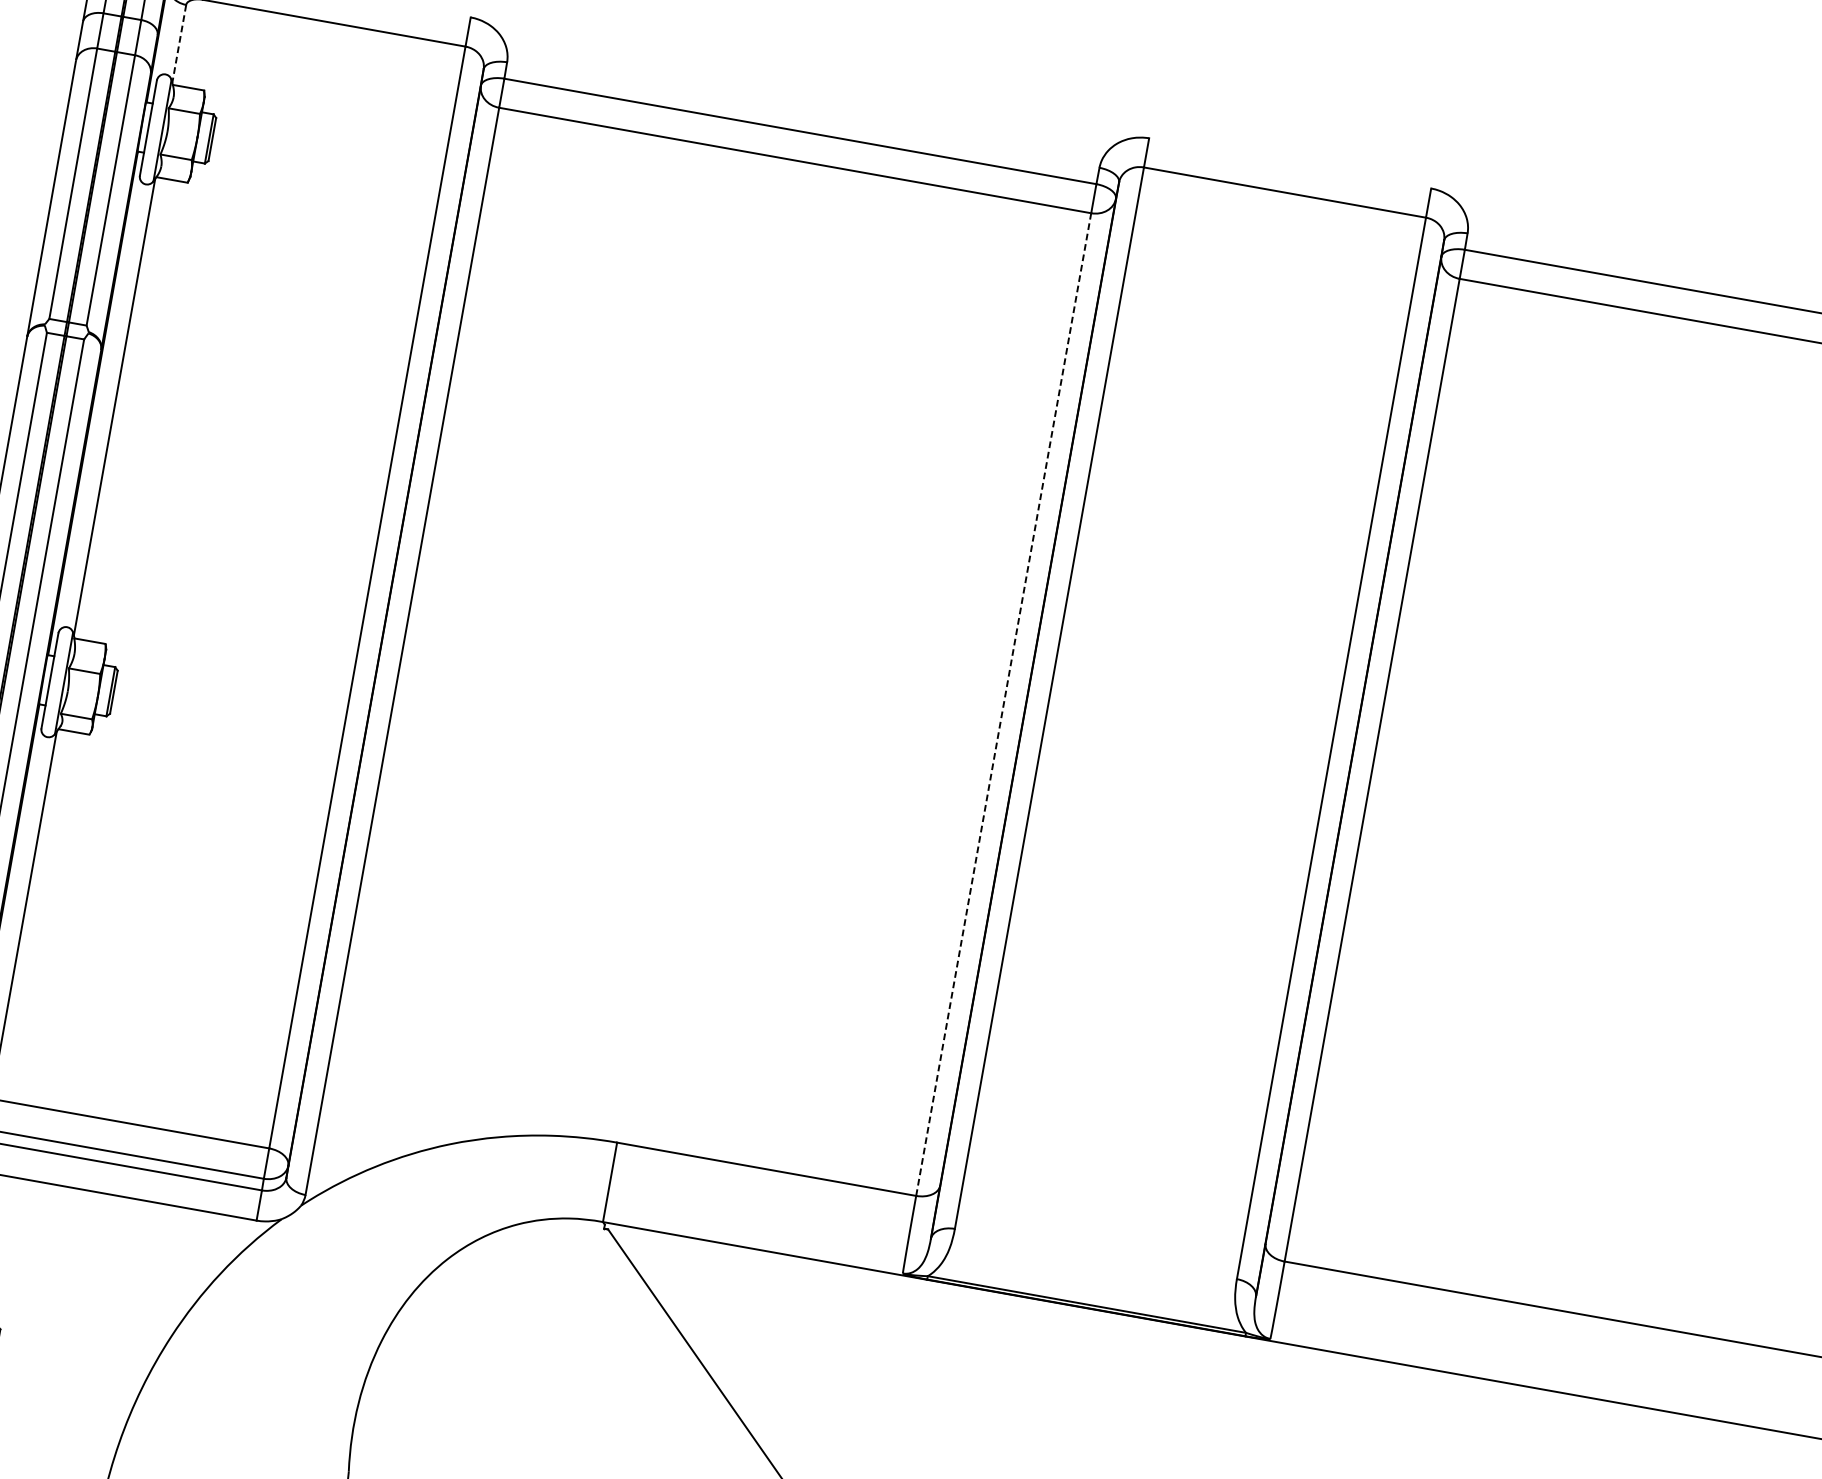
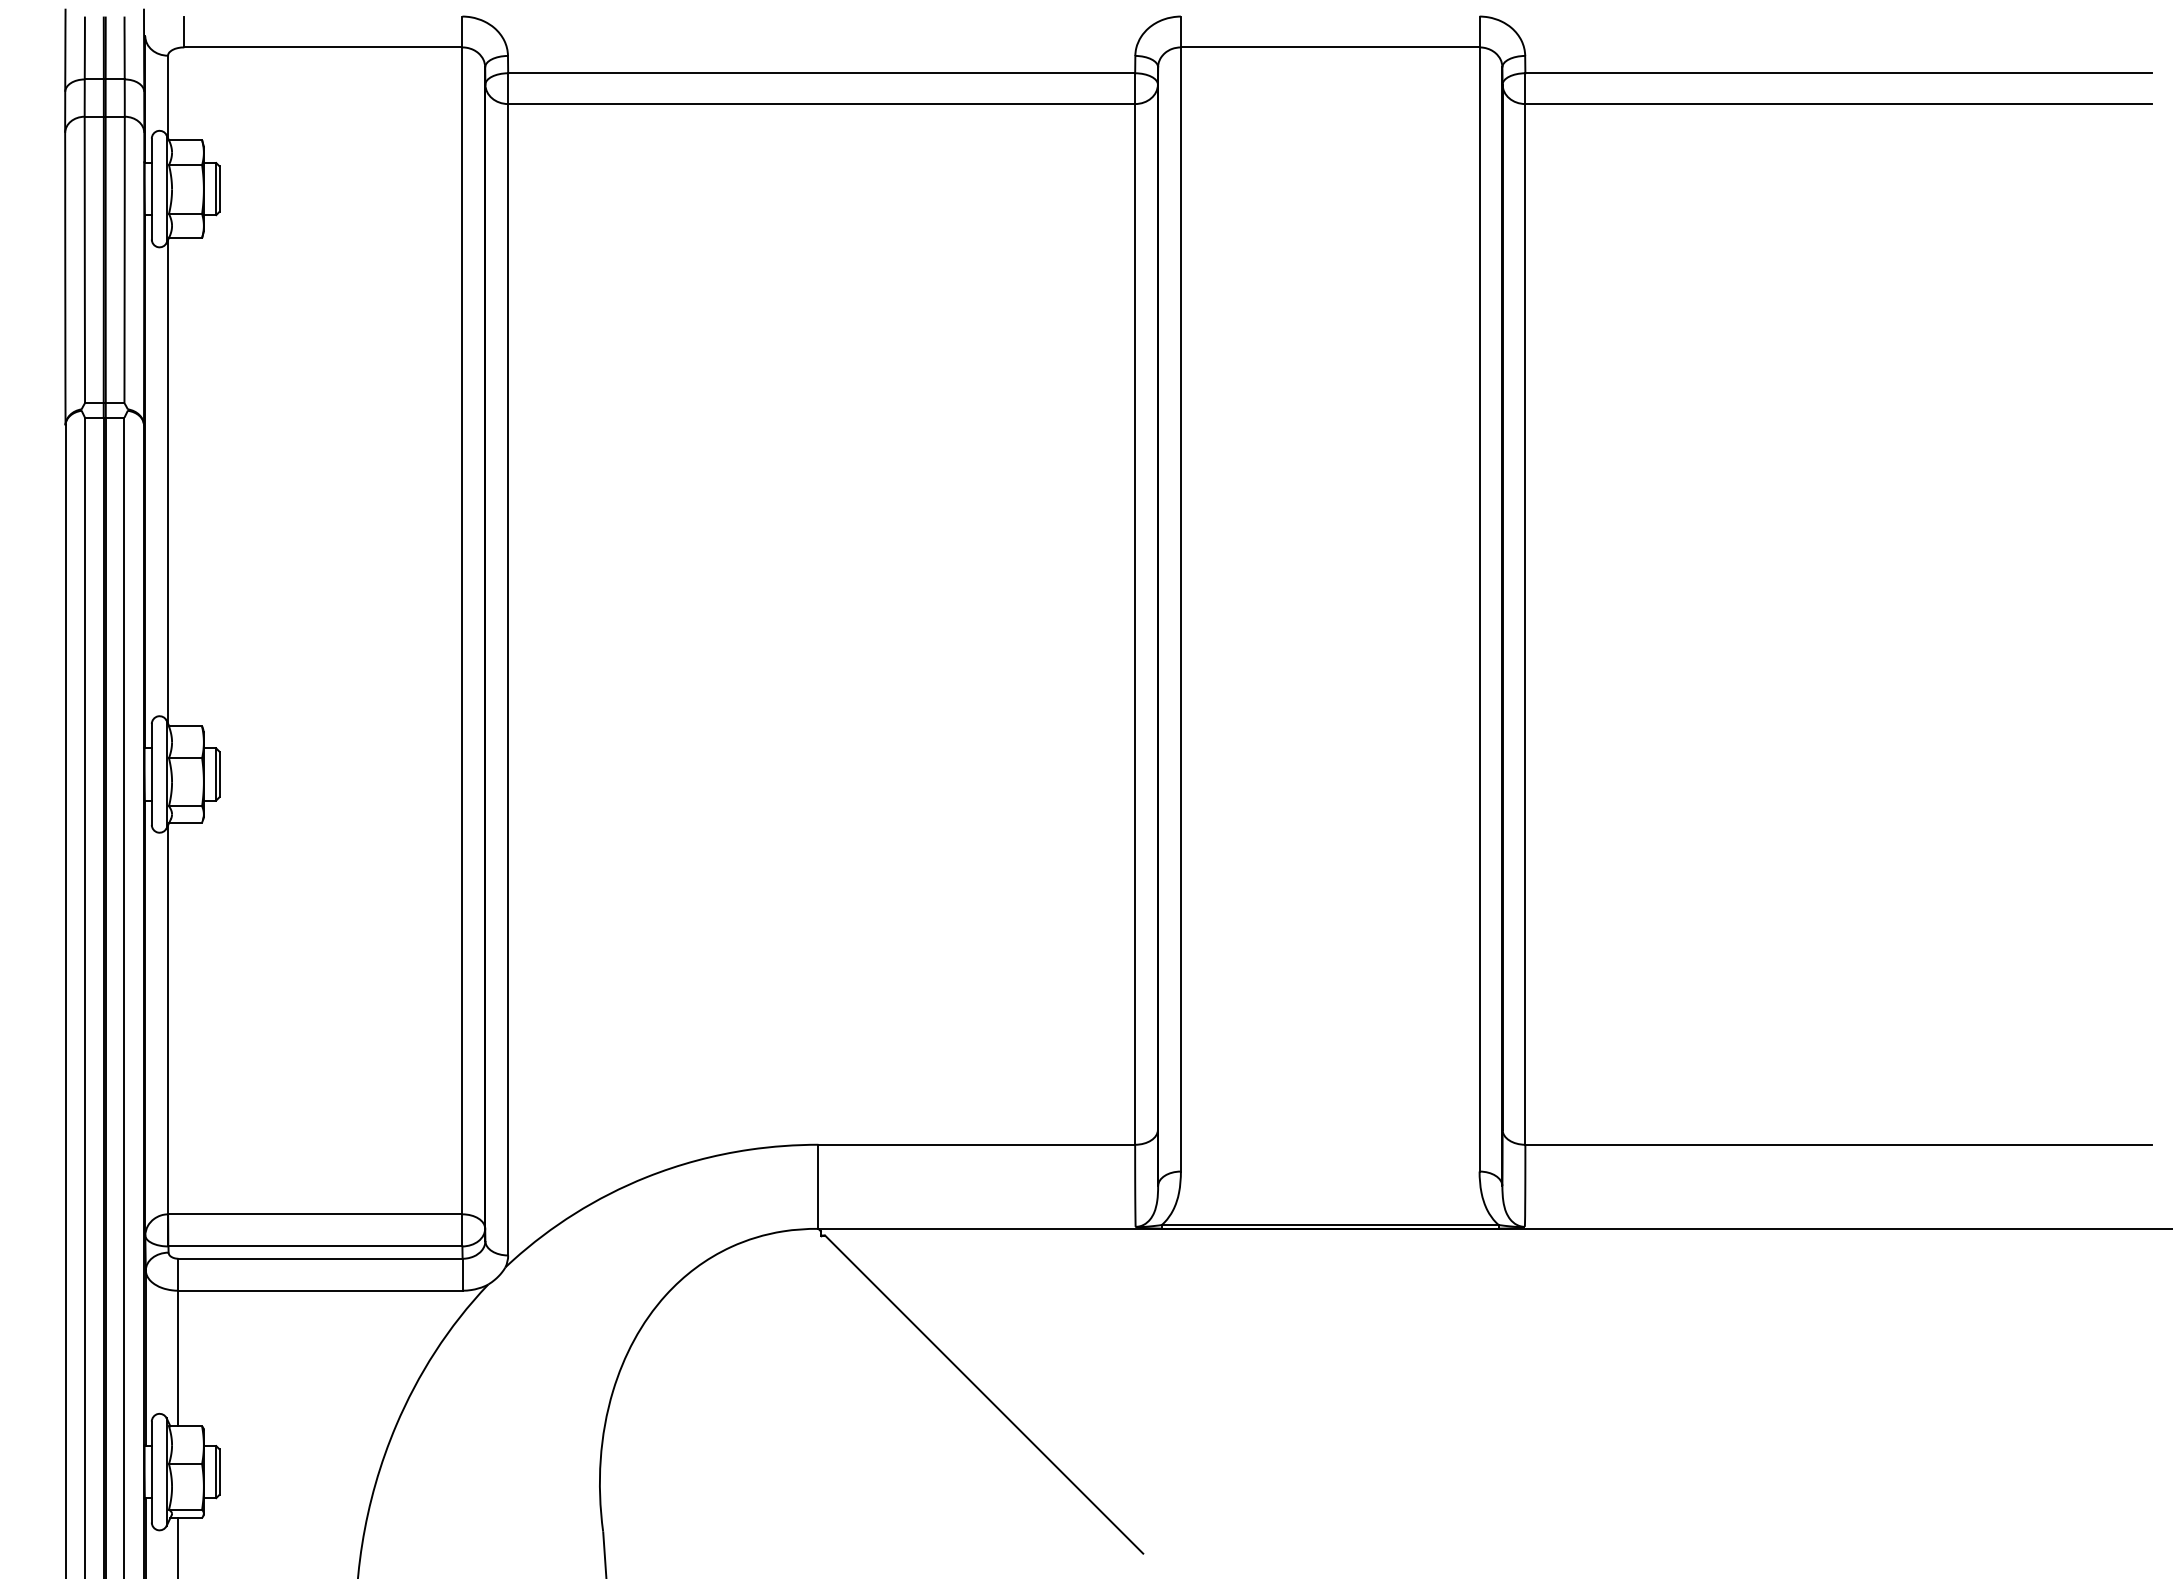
line: (179, 44) -> (168, 97), dashed -> solid
line: (1004, 703) -> (1135, 623), dashed -> solid

